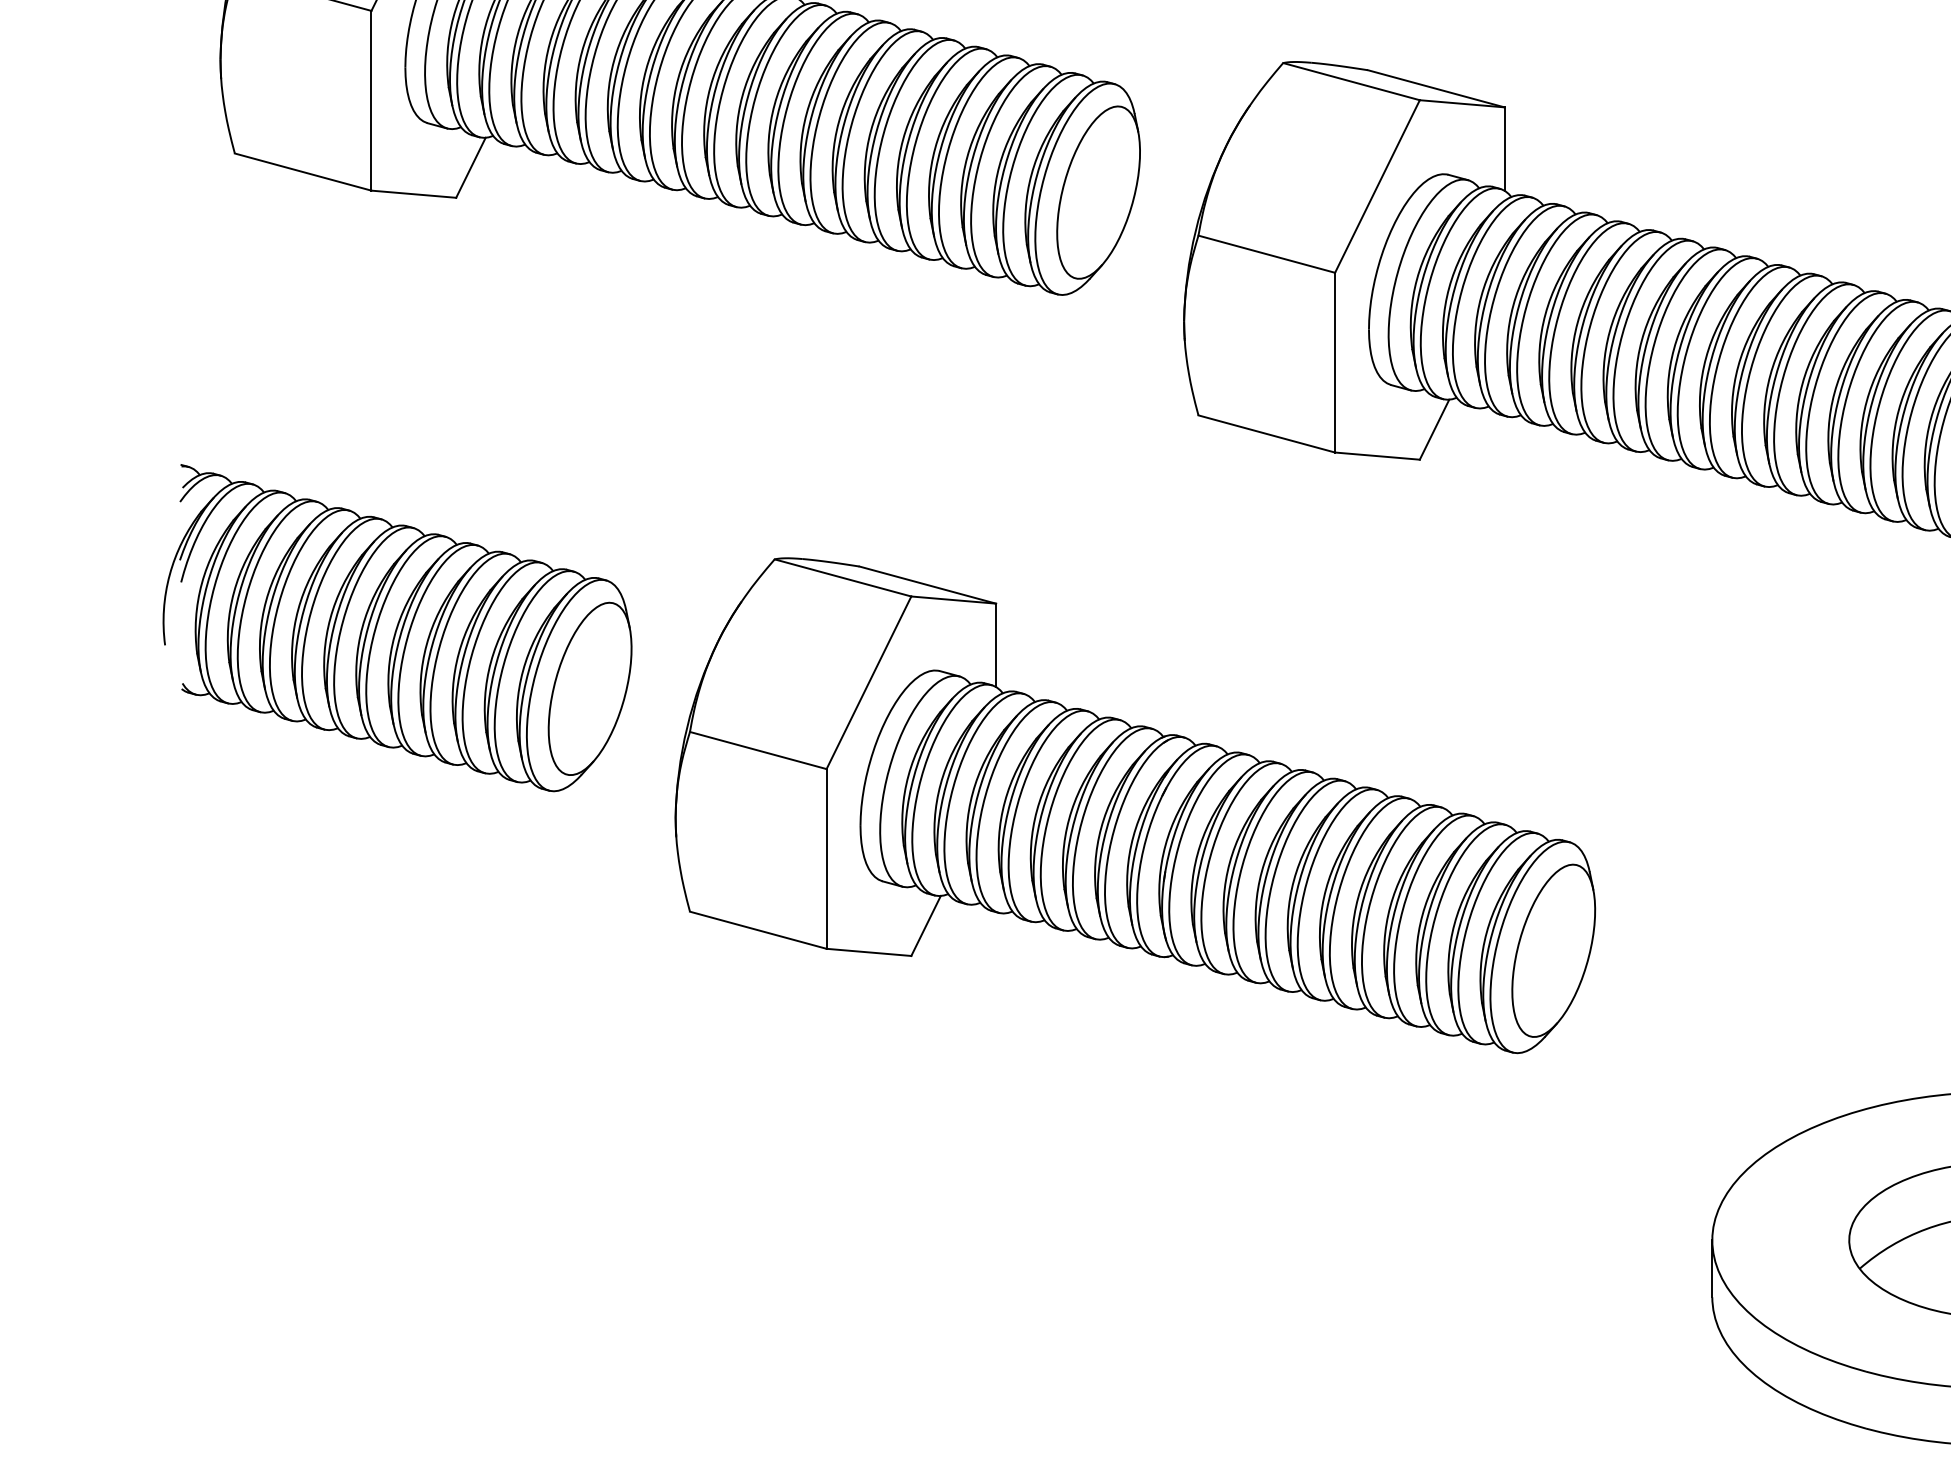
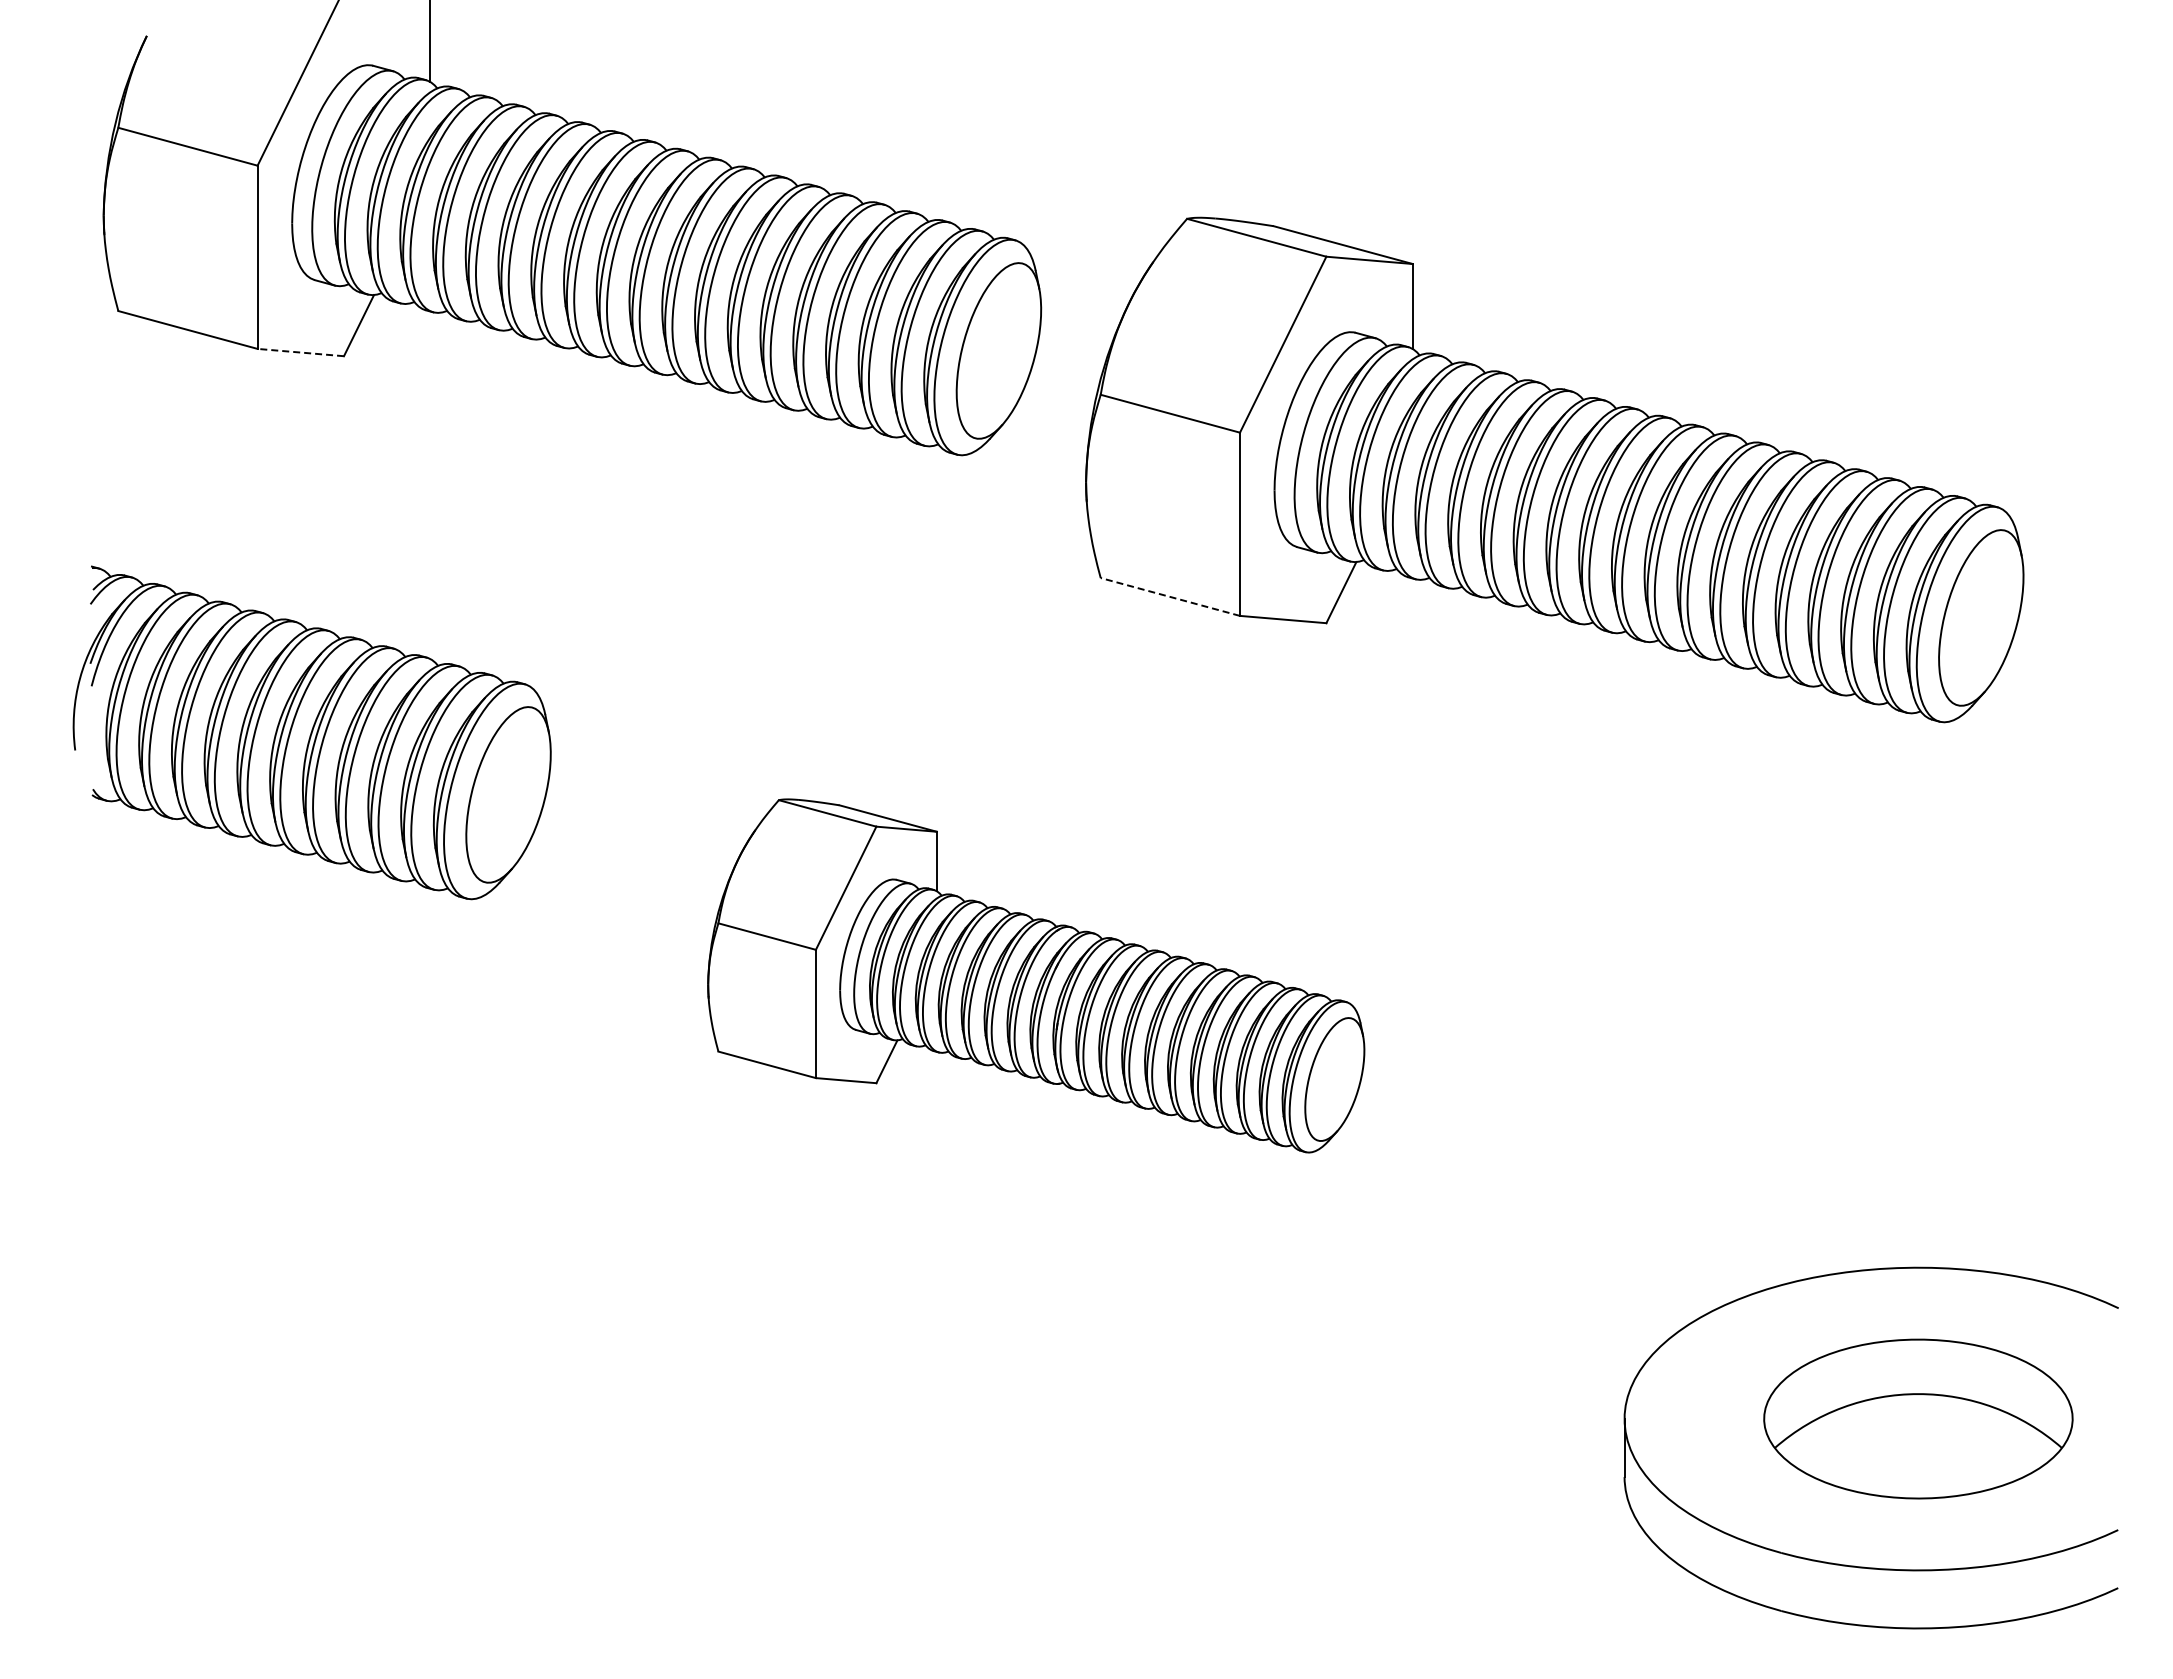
line: (413, 194) -> (300, 352), solid -> dashed
line: (1265, 433) -> (1169, 596), solid -> dashed
part: (396, 627) -> (311, 732), moved
part: (1134, 805) -> (1035, 975), size x0.7

